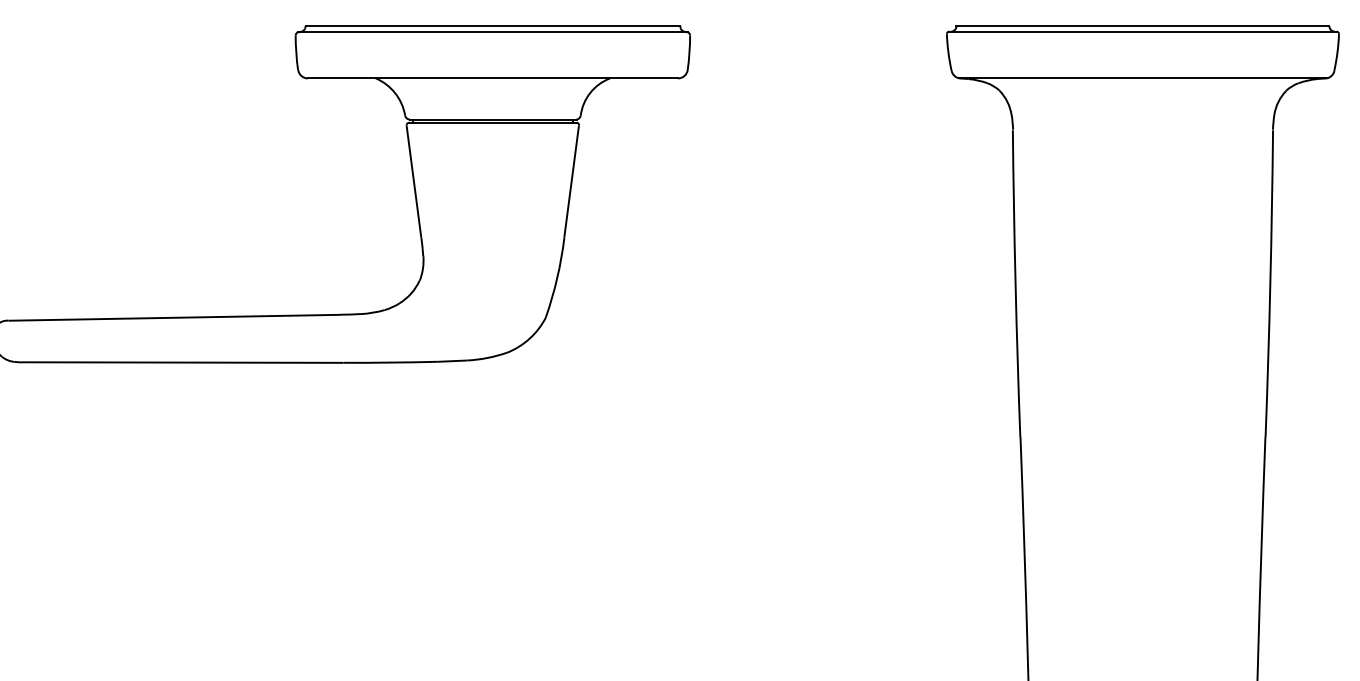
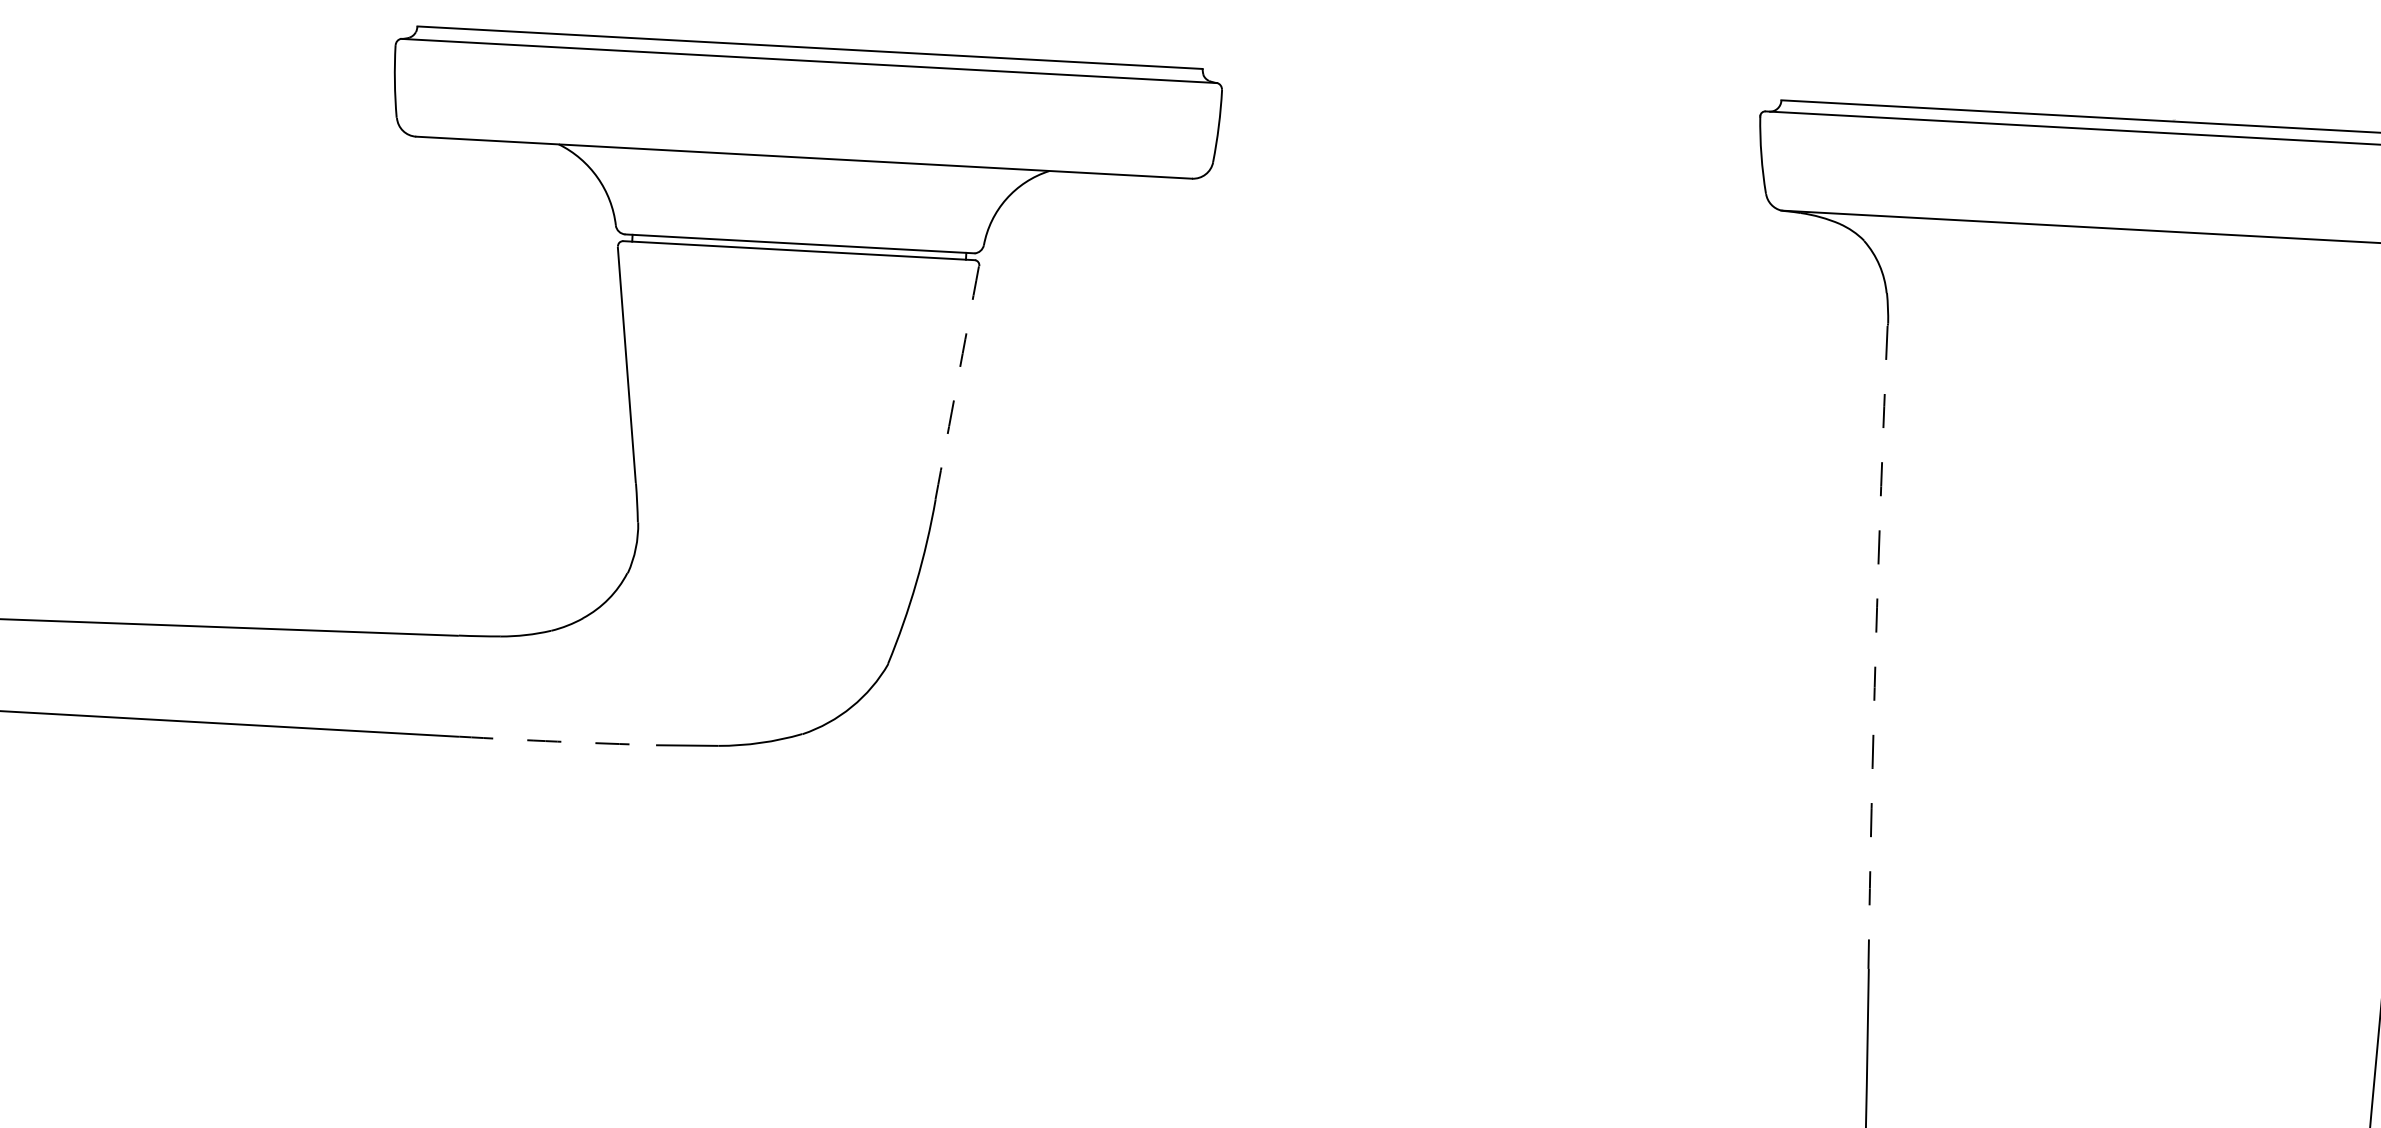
arc: (571, 181) -> (956, 382), solid -> dashed
arc: (1015, 283) -> (1875, 646), solid -> dashed
arc: (390, 362) -> (557, 741), solid -> dashed

